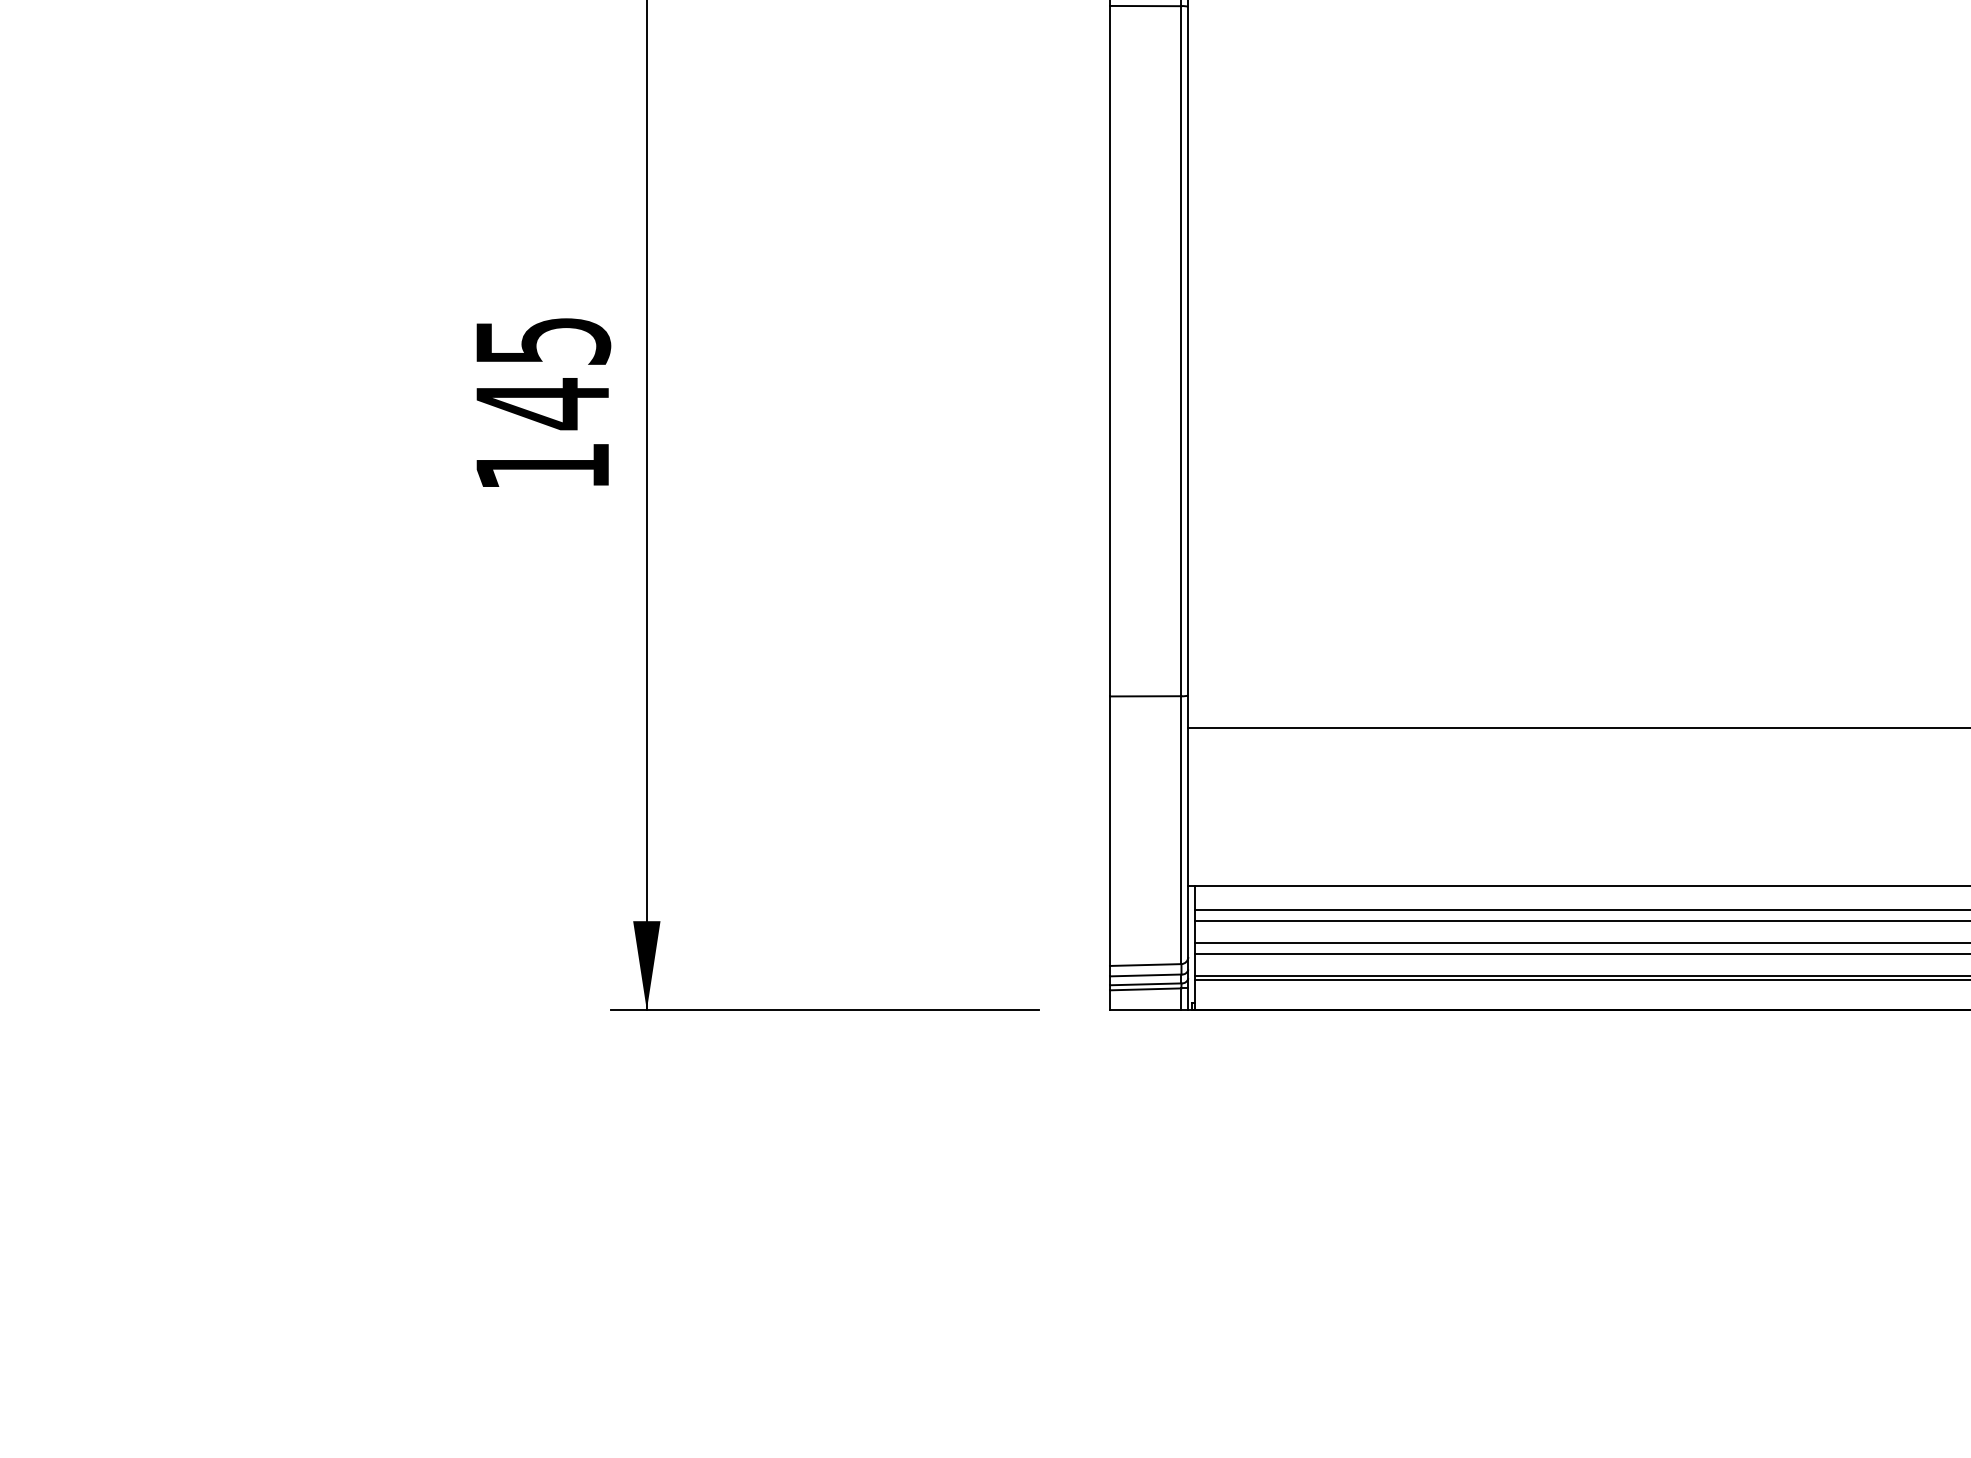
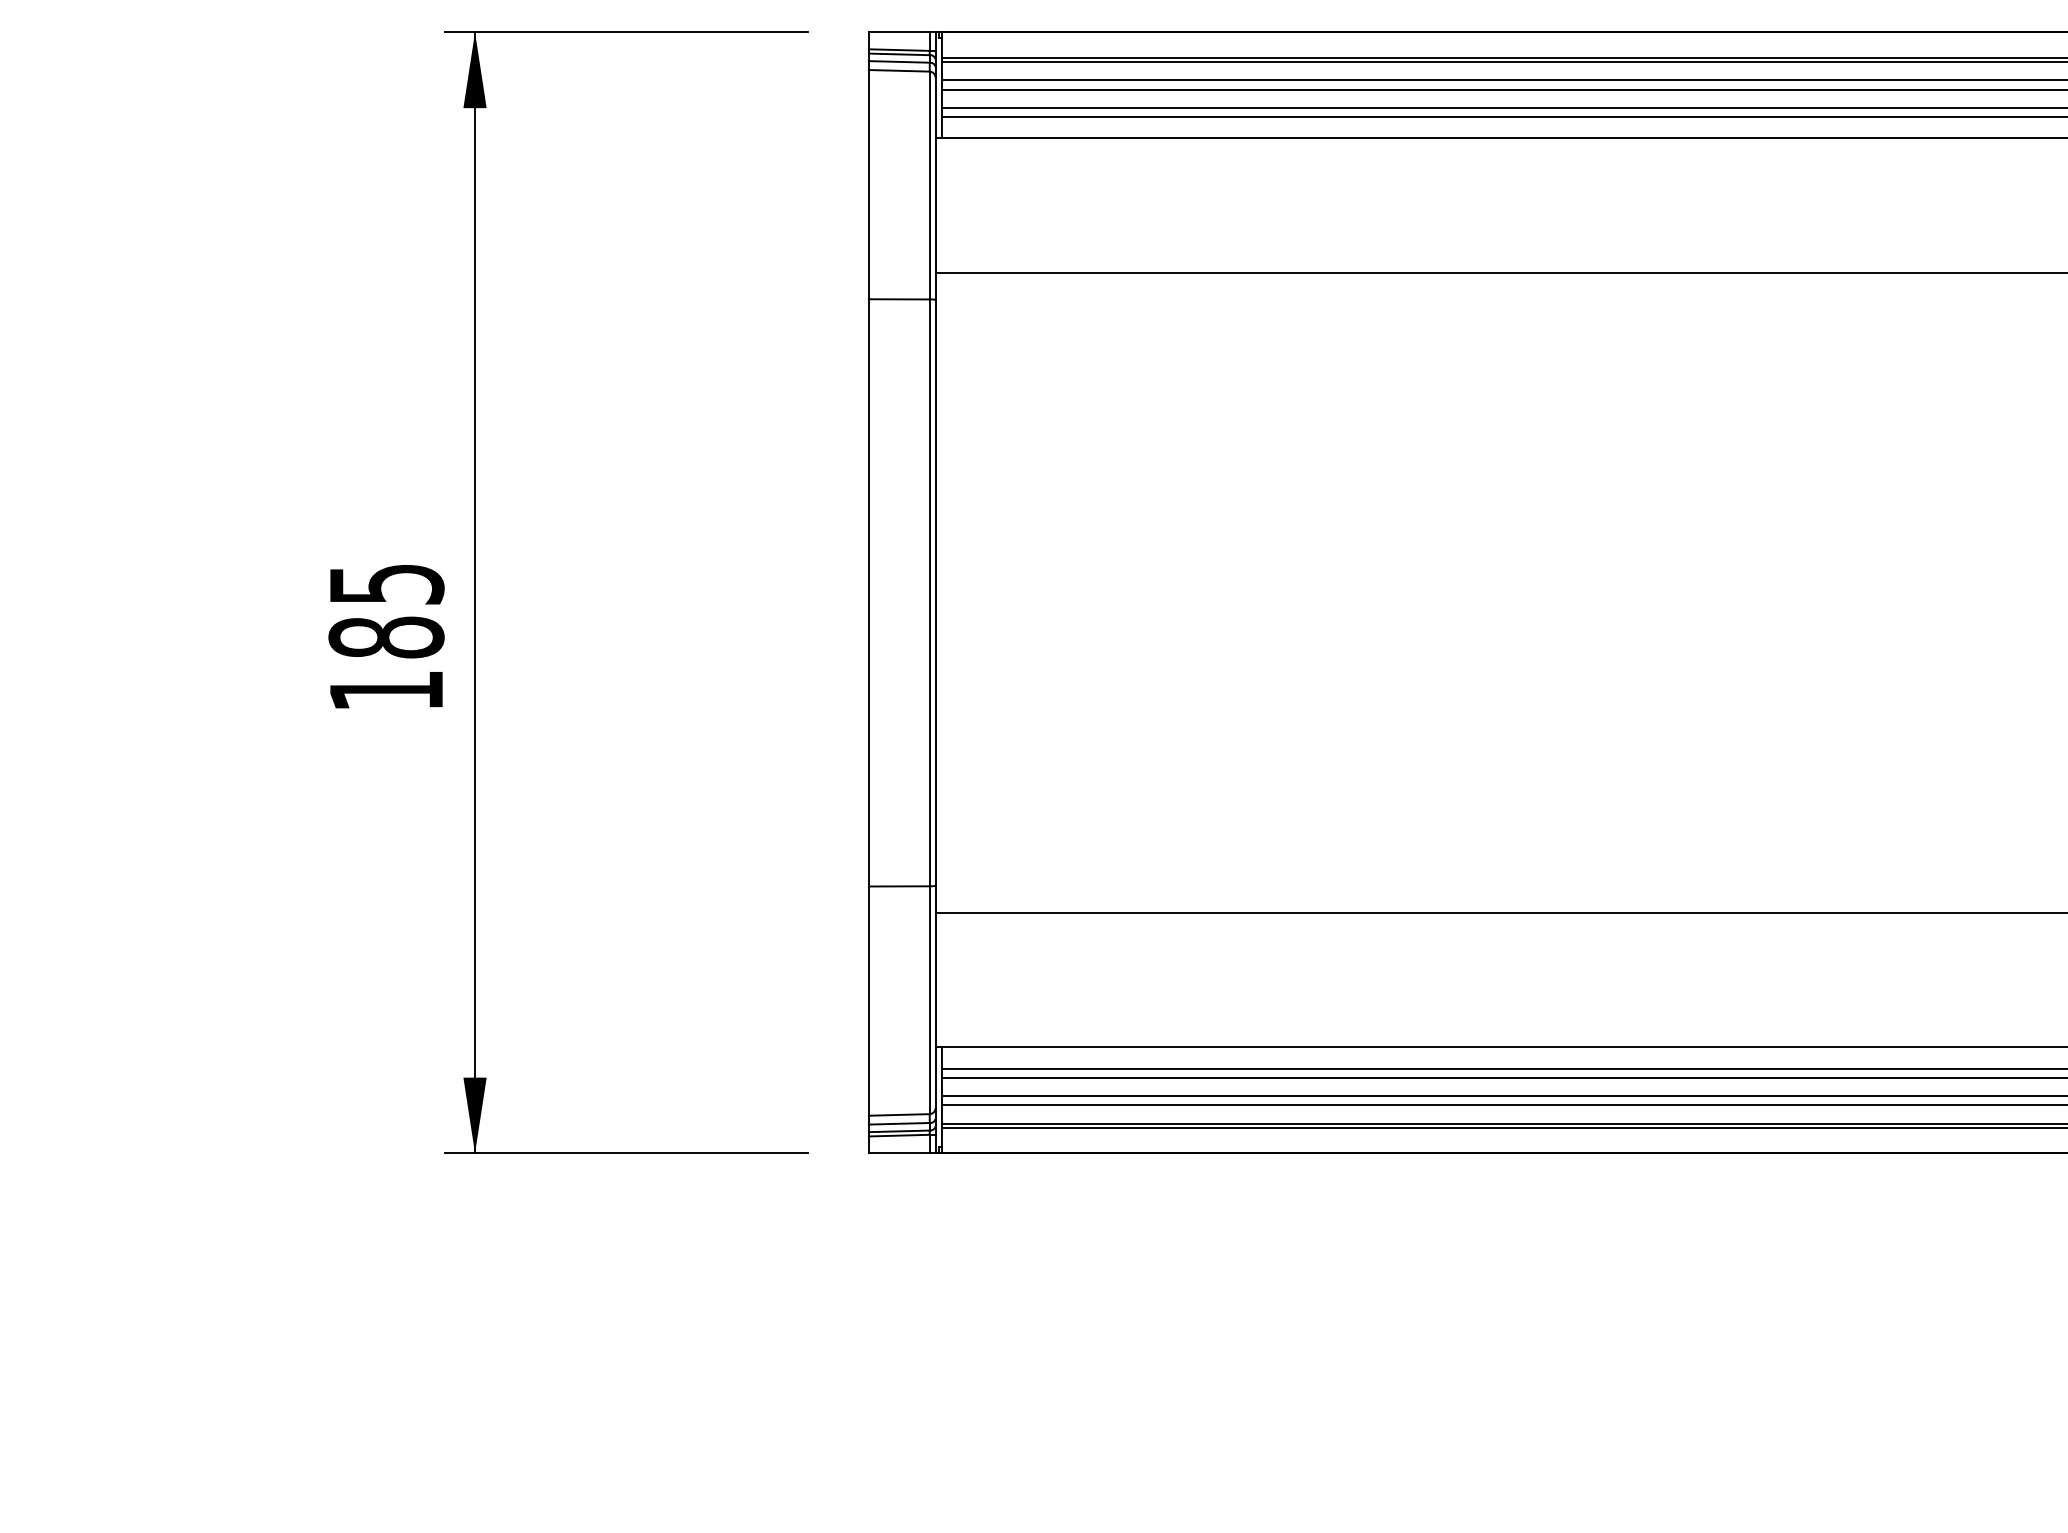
text: (542, 403) -> (386, 637), 145 -> 185

